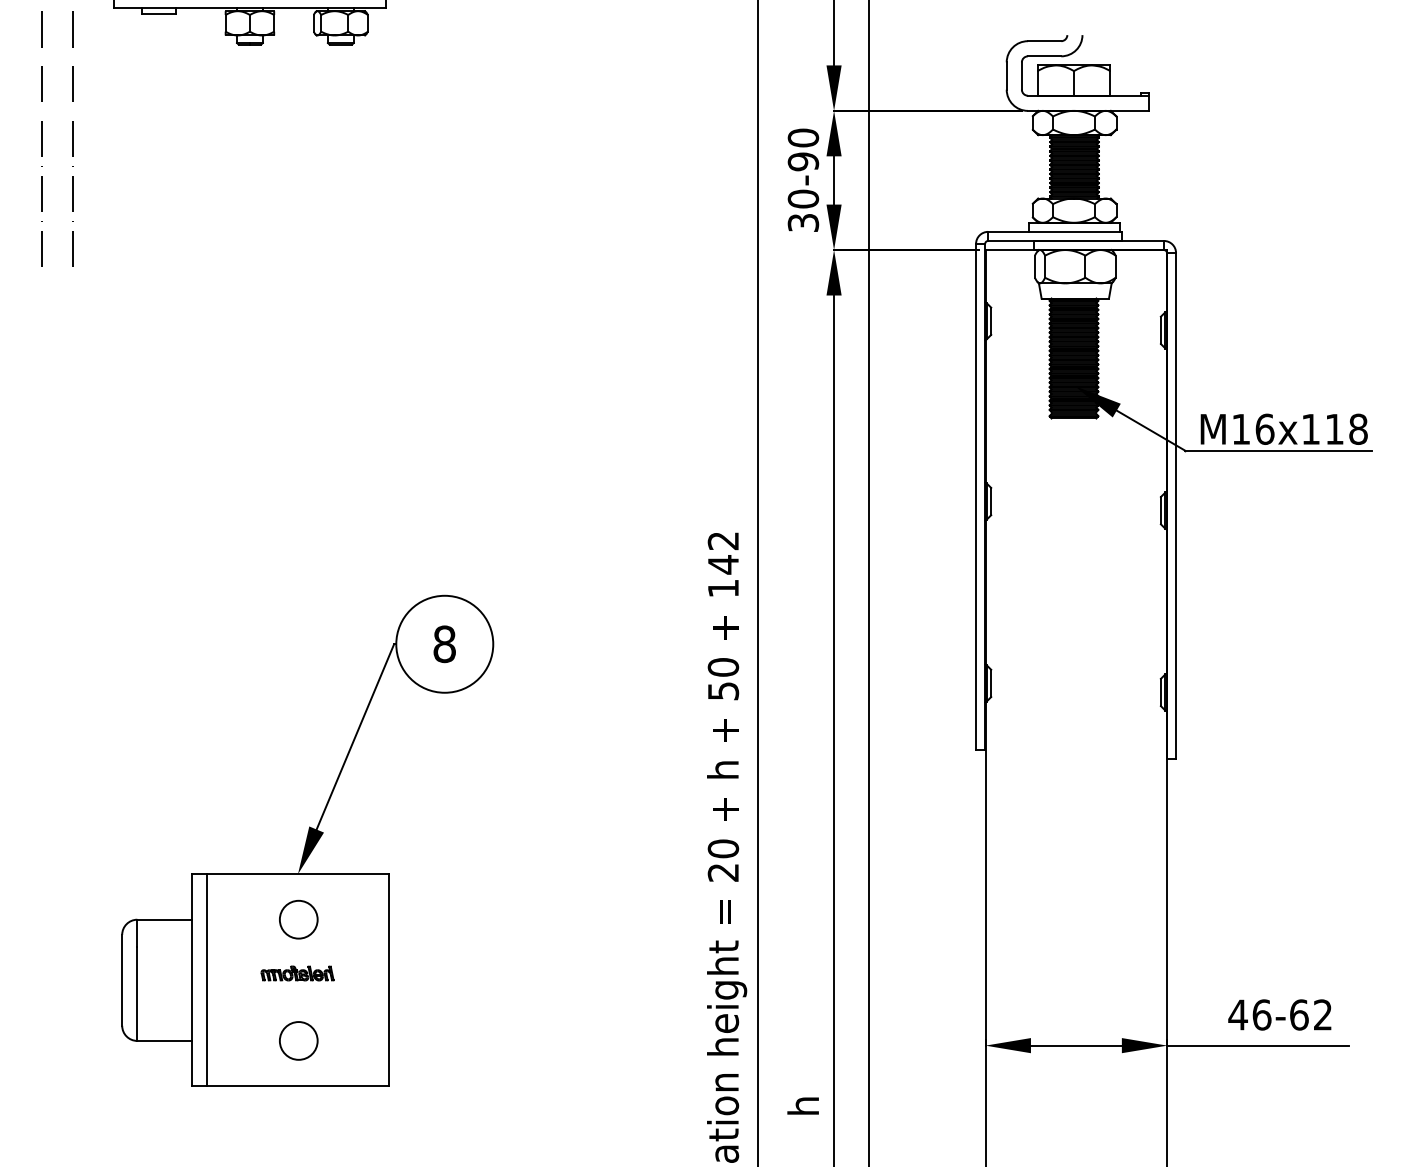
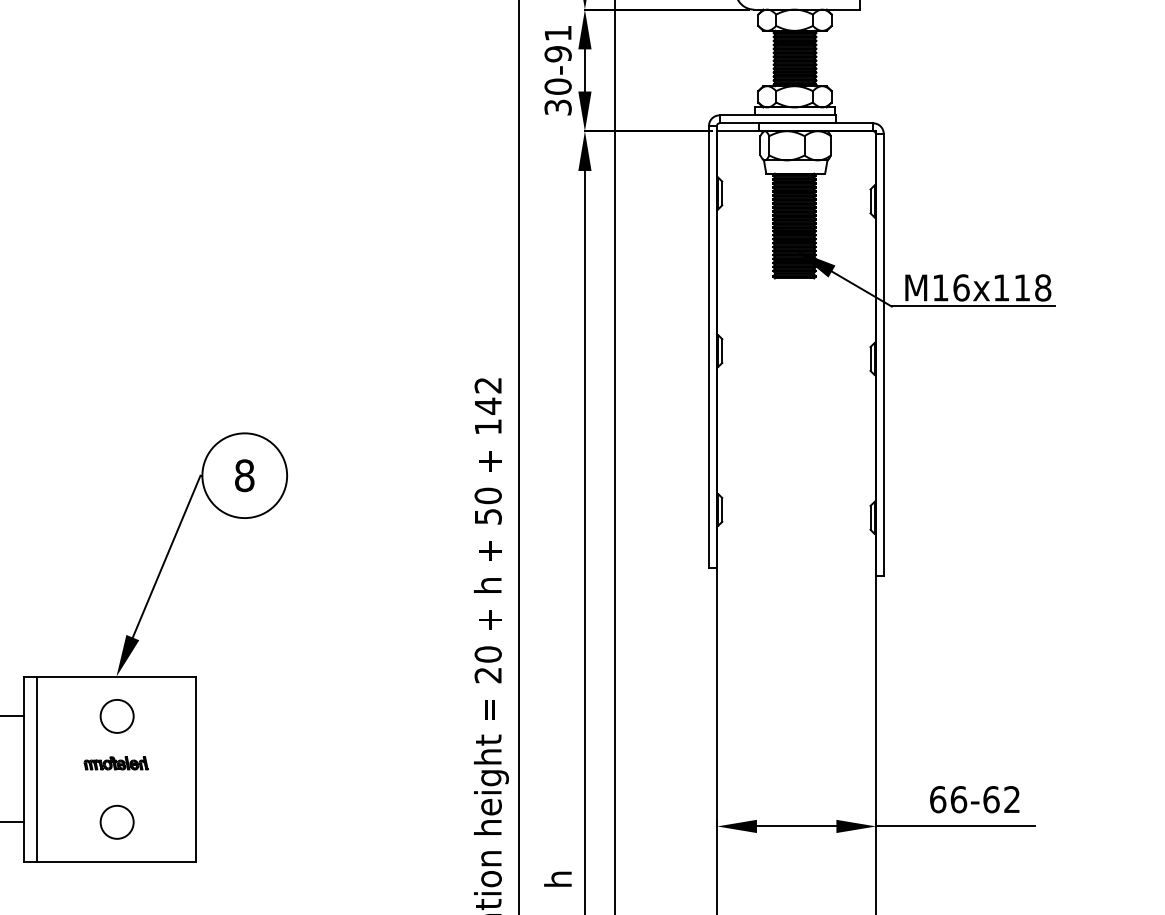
text: (803, 137) -> (558, 32), 30-90 -> 30-91
text: (1237, 1014) -> (937, 799), 46-62 -> 66-62

